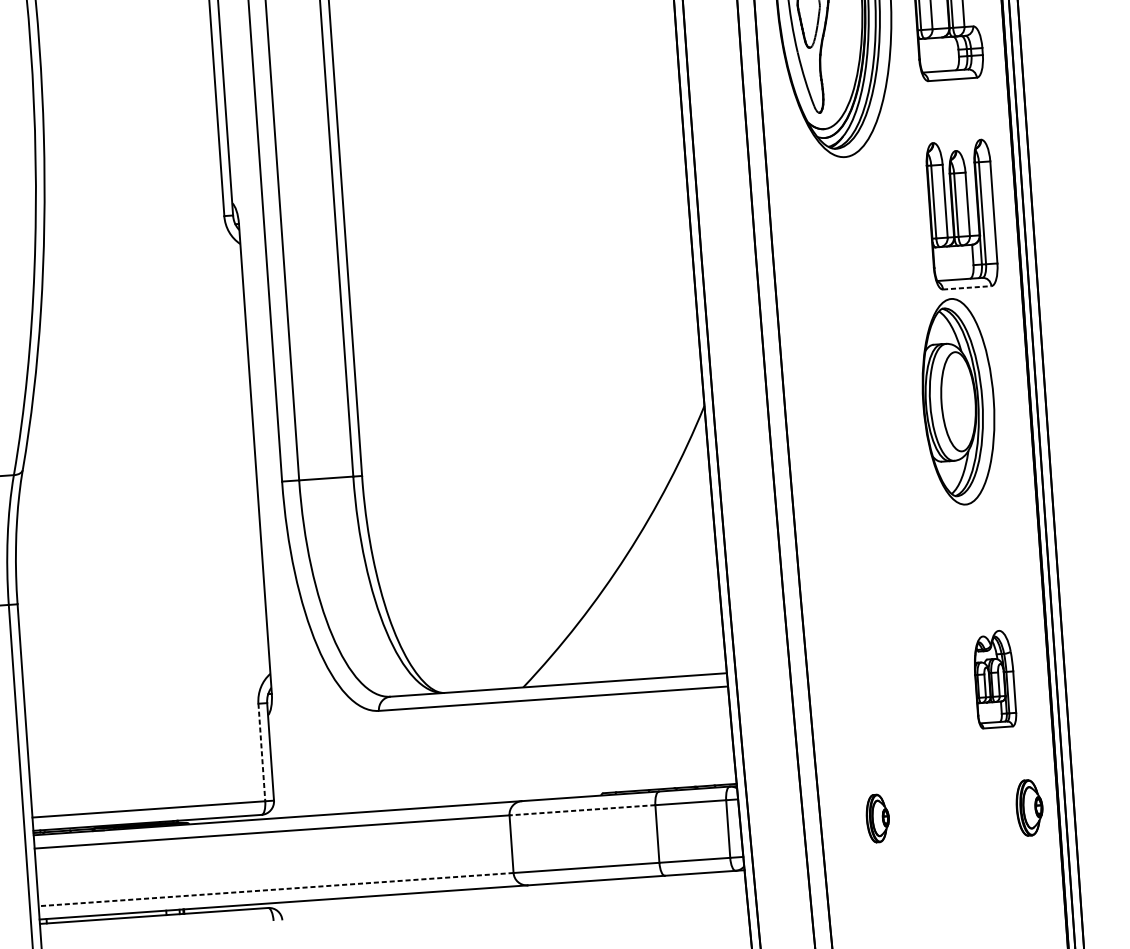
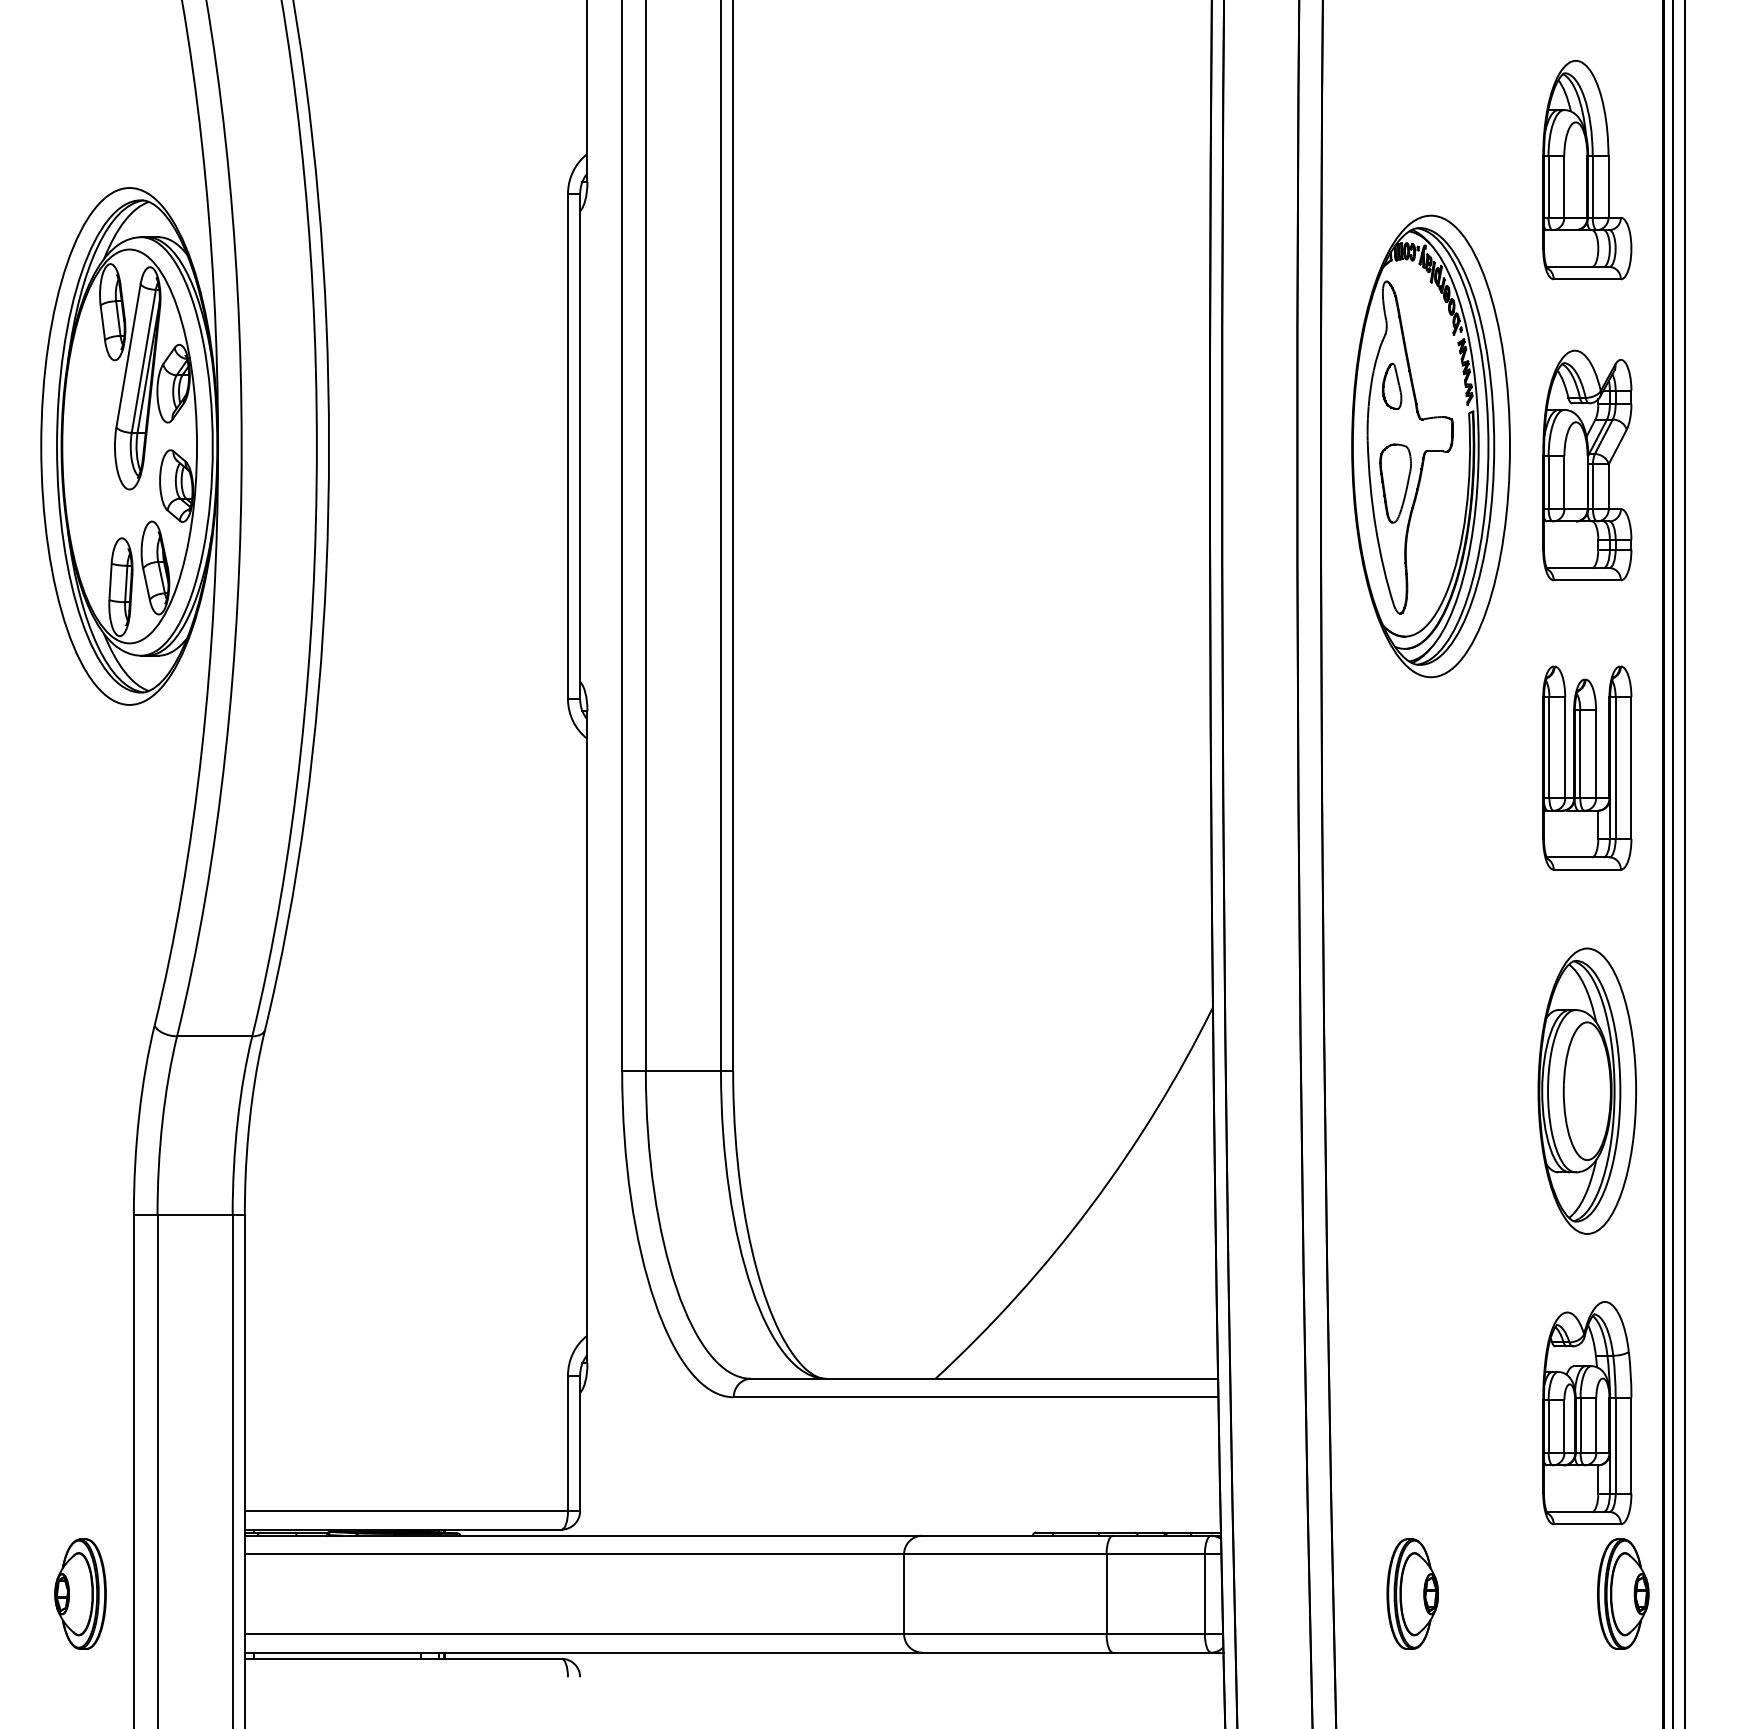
line: (967, 287) -> (1587, 869), dashed -> solid
part: (957, 401) -> (1586, 1090), moved
part: (994, 679) -> (1587, 1413), size x1.67
line: (262, 752) -> (568, 1443), dashed -> solid
part: (1029, 807) -> (1623, 1593), size x1.43
line: (581, 810) -> (1004, 1554), dashed -> solid
part: (877, 818) -> (1412, 1593), size x1.67
line: (276, 889) -> (574, 1634), dashed -> solid

